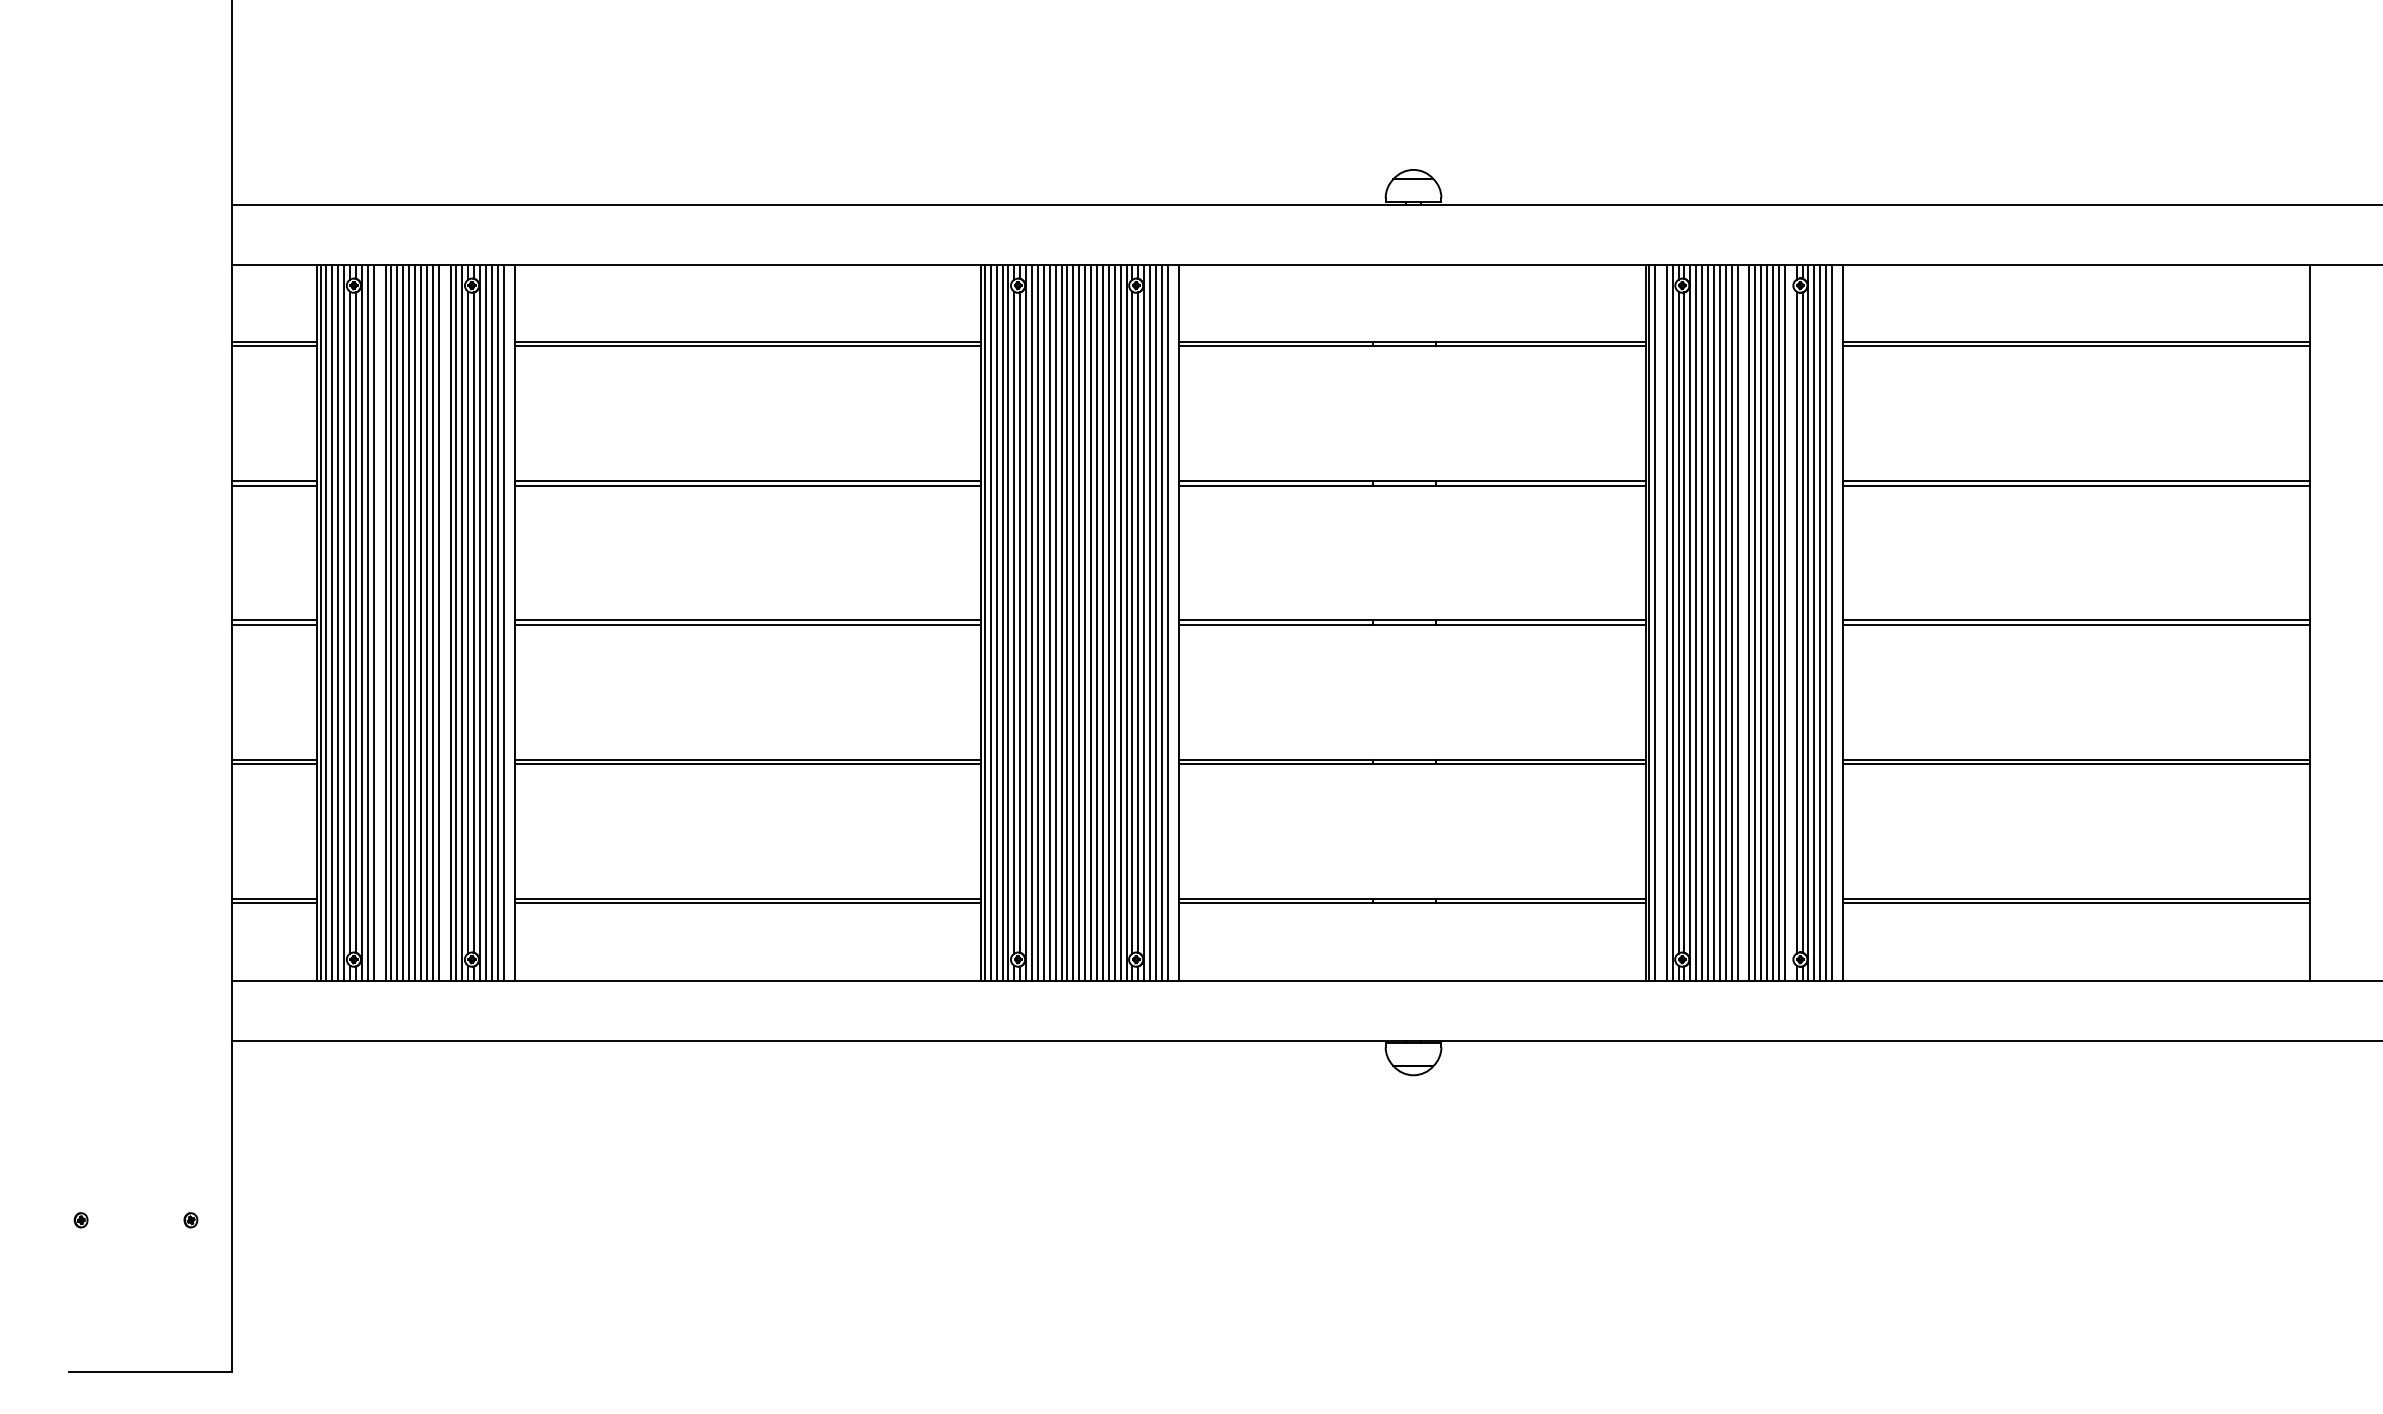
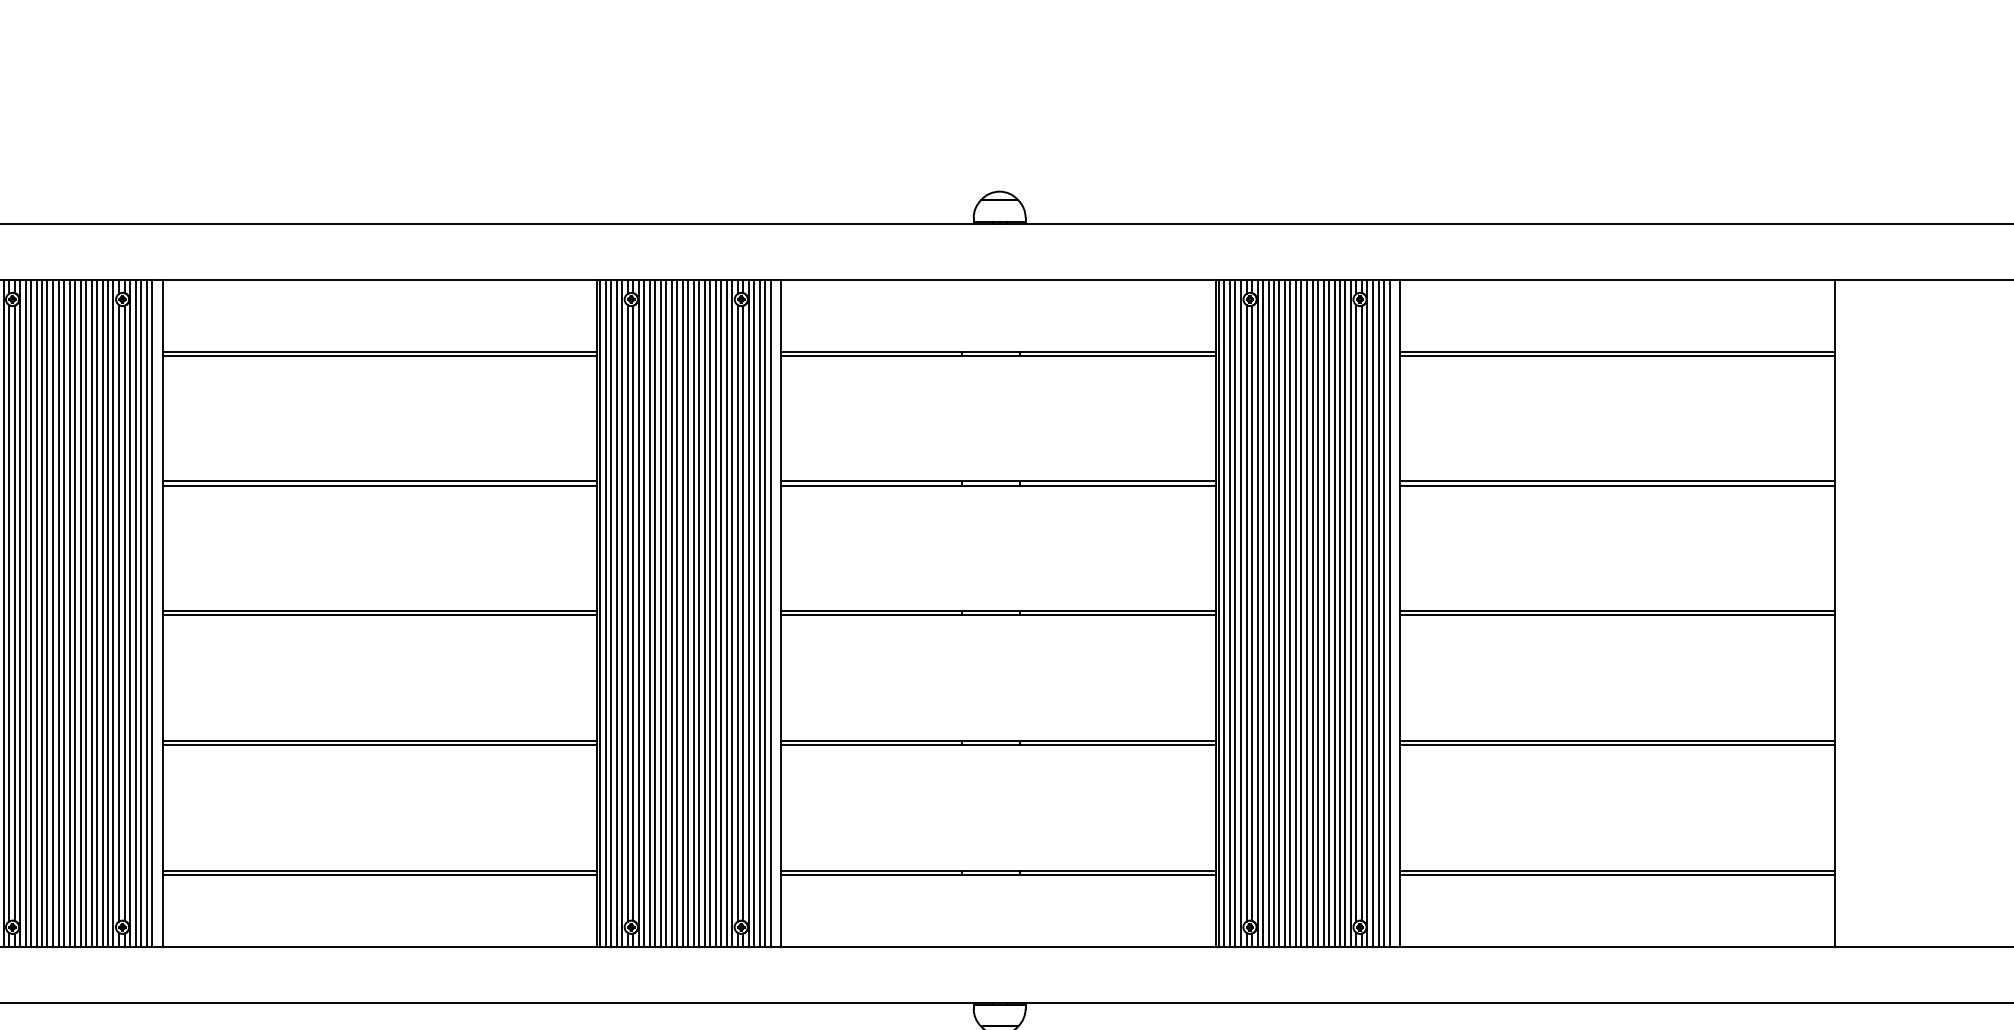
line: (379, 622) -> (36, 613), added
line: (444, 622) -> (96, 613), added
line: (1660, 622) -> (1229, 613), added
line: (1743, 622) -> (1307, 613), added
line: (1790, 622) -> (1350, 613), added

